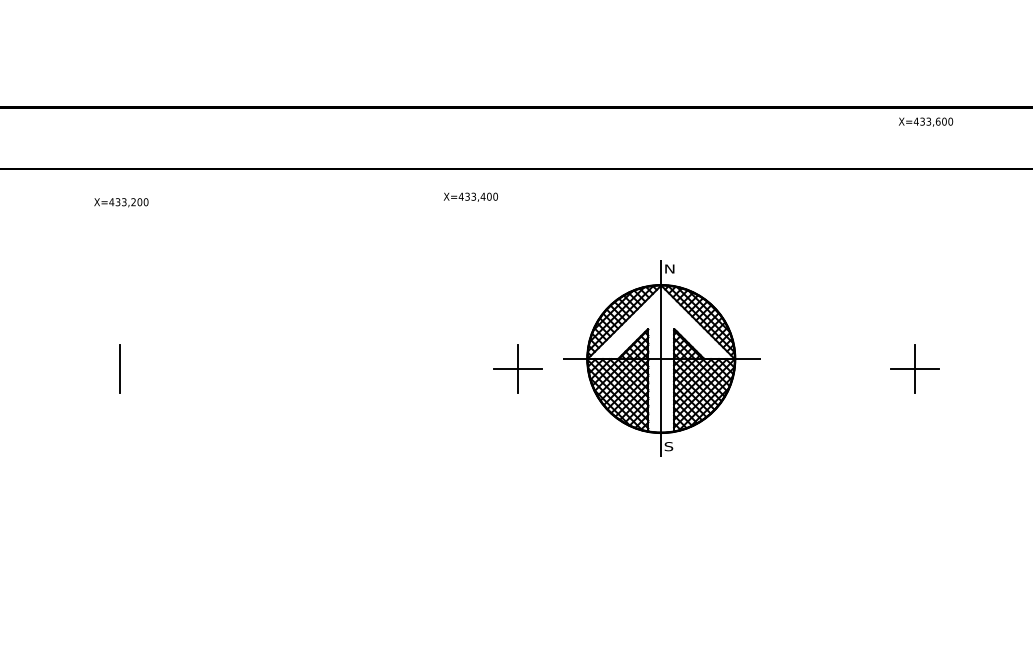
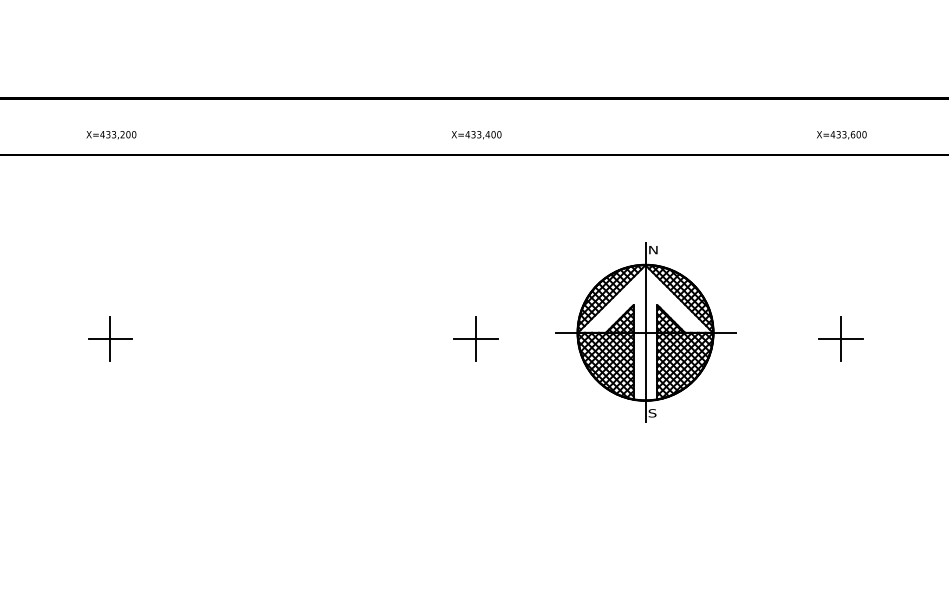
text: (925, 122) -> (841, 135), moved
text: (470, 197) -> (476, 135), moved
text: (121, 203) -> (111, 135), moved
part: (661, 358) -> (645, 332), moved
line: (120, 369) -> (110, 339), added

